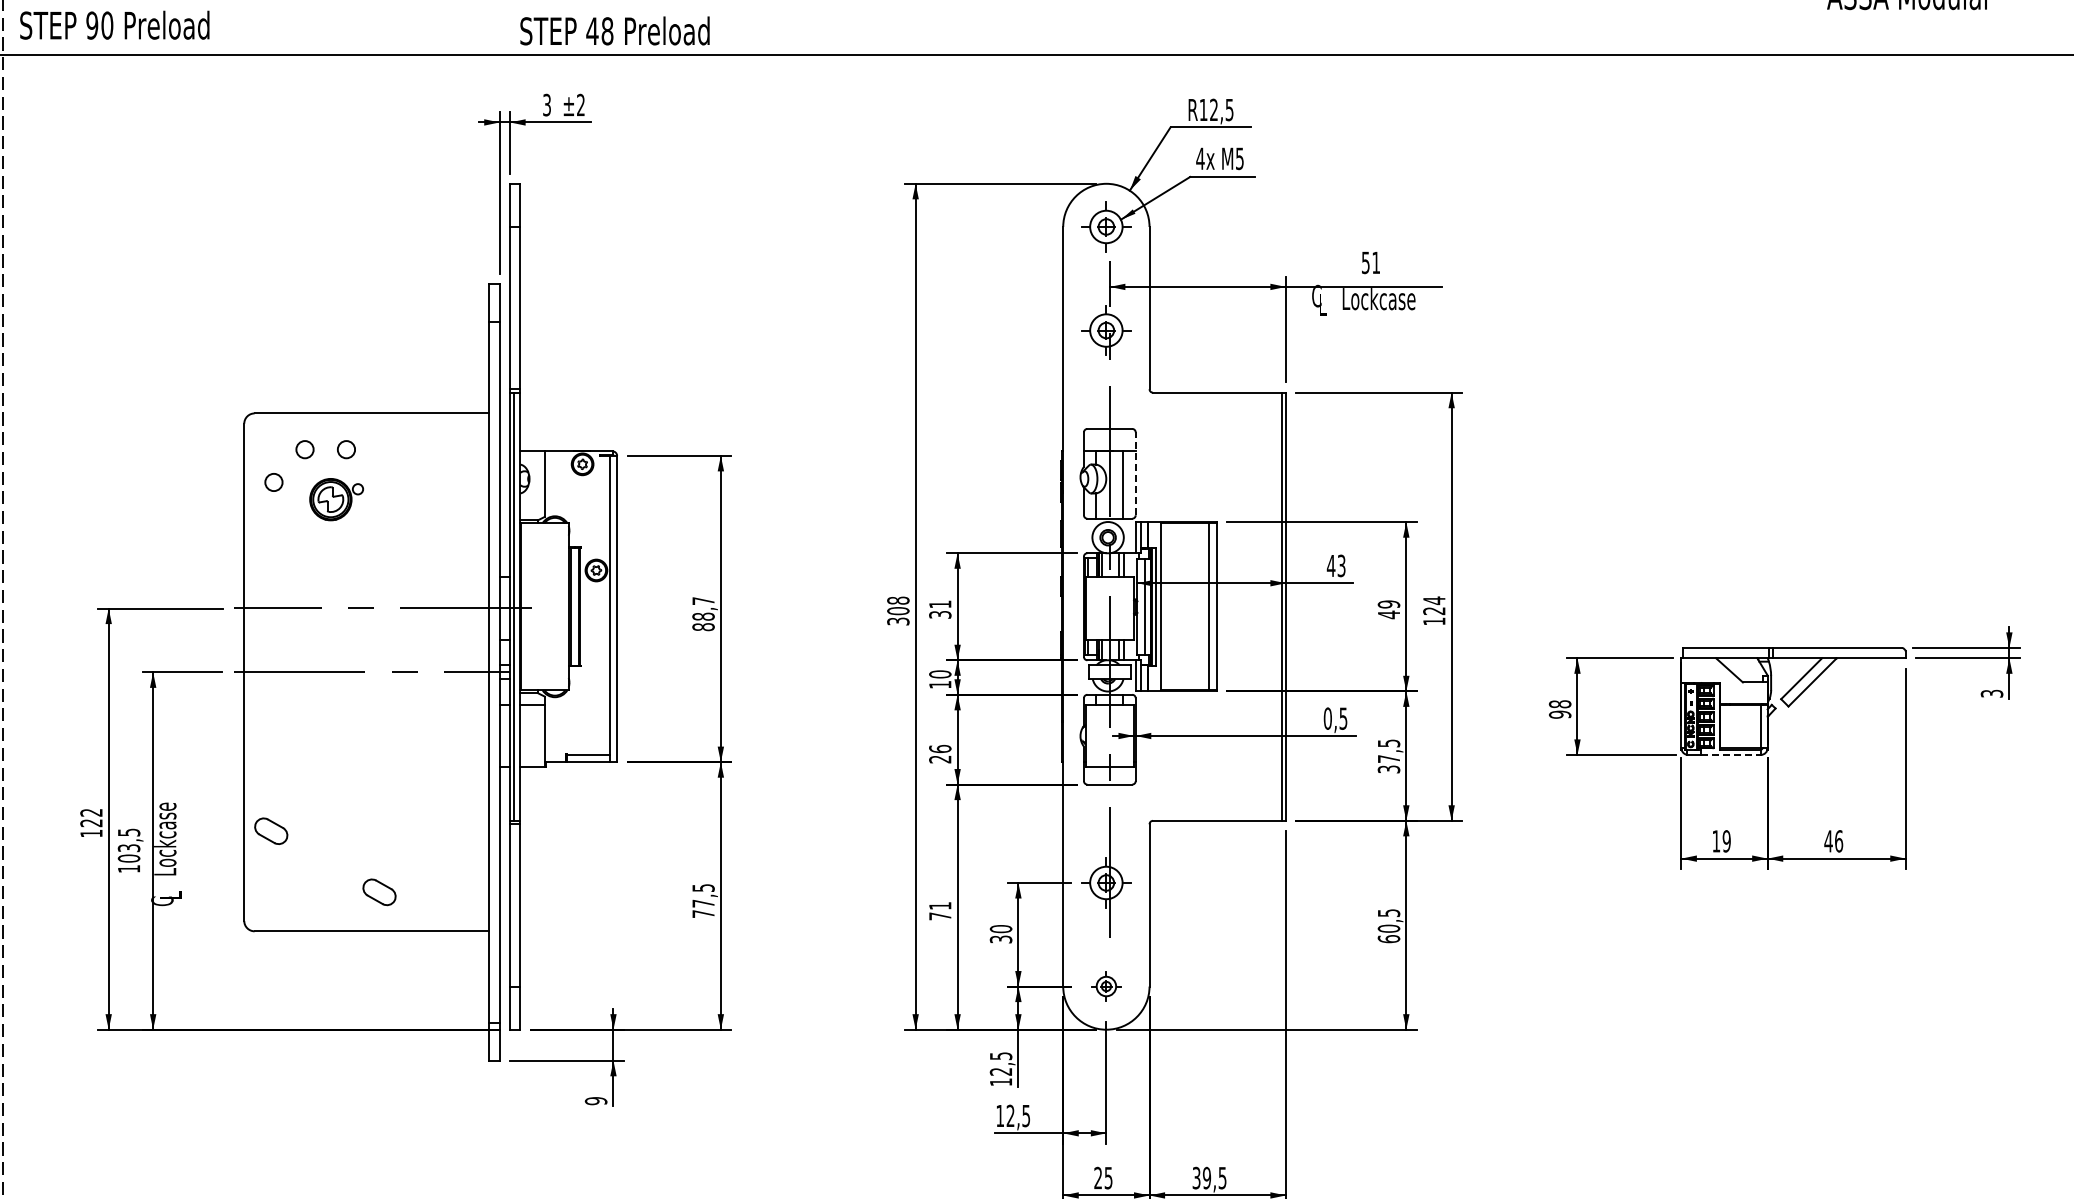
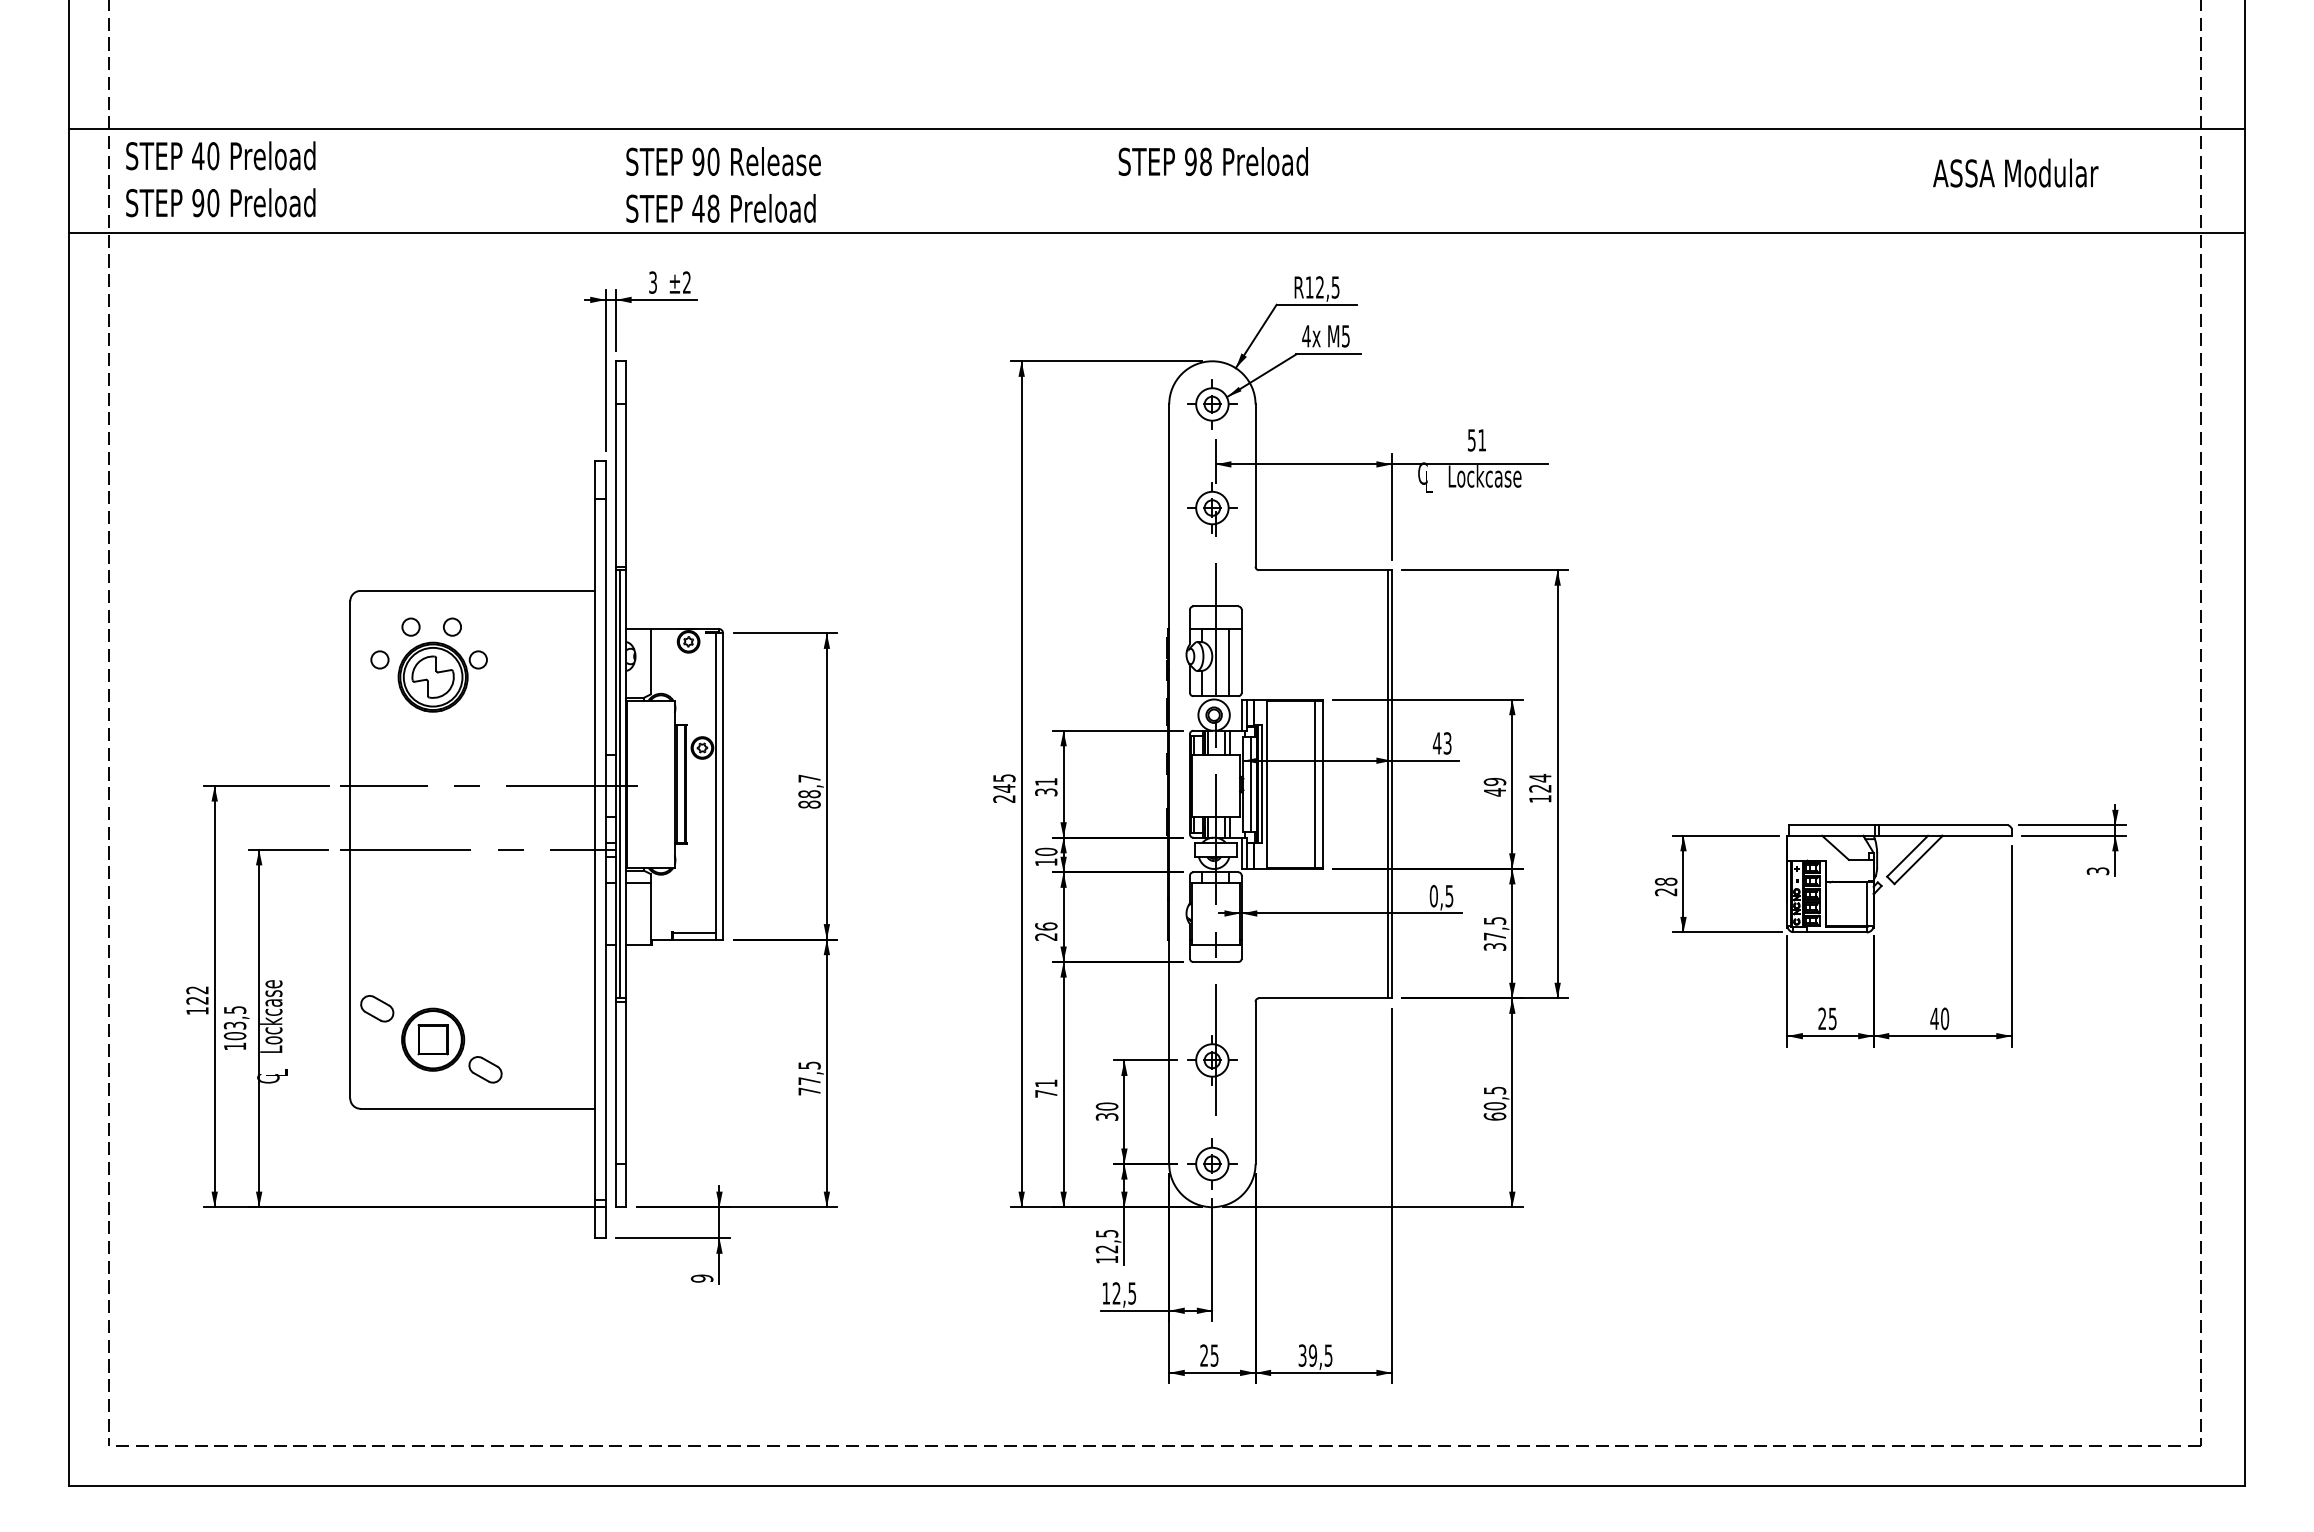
line: (1135, 473) -> (1241, 650), dashed -> solid
part: (336, 499) -> (442, 676), size x1.67
text: (898, 611) -> (1004, 788), 308 -> 245
text: (1560, 715) -> (1666, 892), 98 -> 28
line: (1731, 755) -> (1837, 932), dashed -> solid
text: (1721, 841) -> (1827, 1018), 19 -> 25
text: (1839, 841) -> (1945, 1018), 46 -> 40
part: (327, 862) -> (433, 1039), added
part: (1106, 986) -> (1212, 1163), size x1.67

